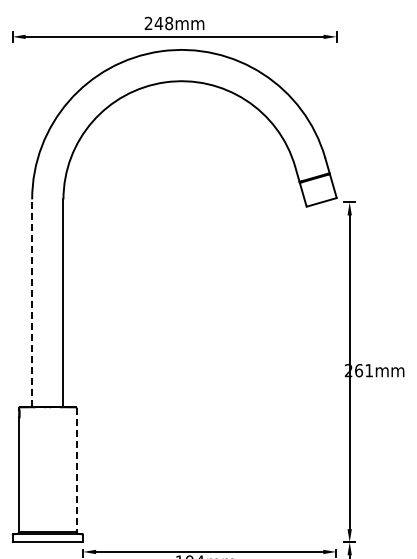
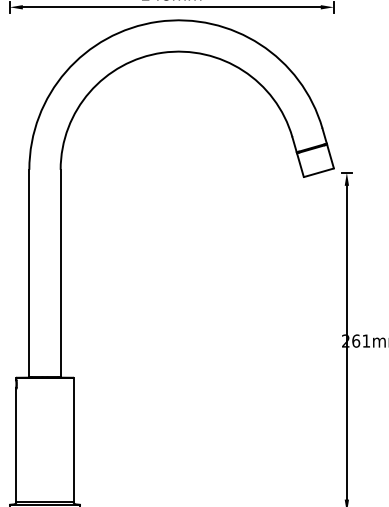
line: (32, 303) -> (29, 273), dashed -> solid
line: (76, 469) -> (73, 439), dashed -> solid

